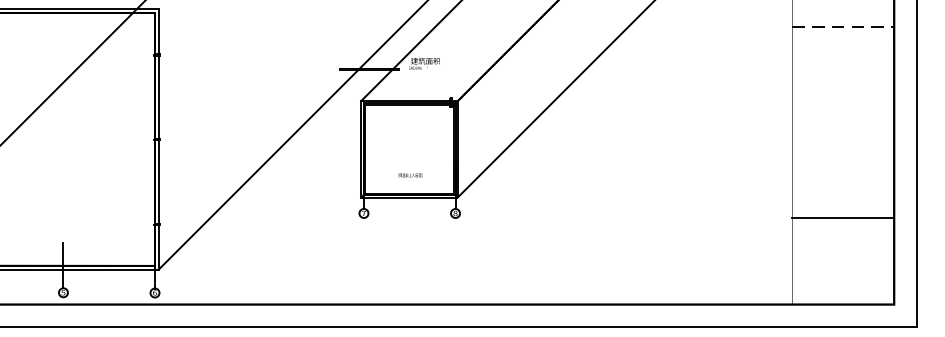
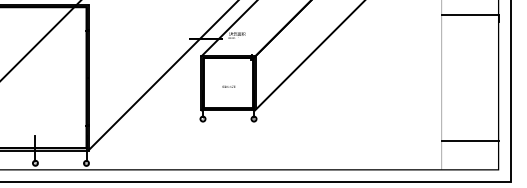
line: (843, 25) -> (470, 14), dashed -> solid
text: (409, 174) -> (228, 86), moved
line: (842, 217) -> (469, 141), moved

